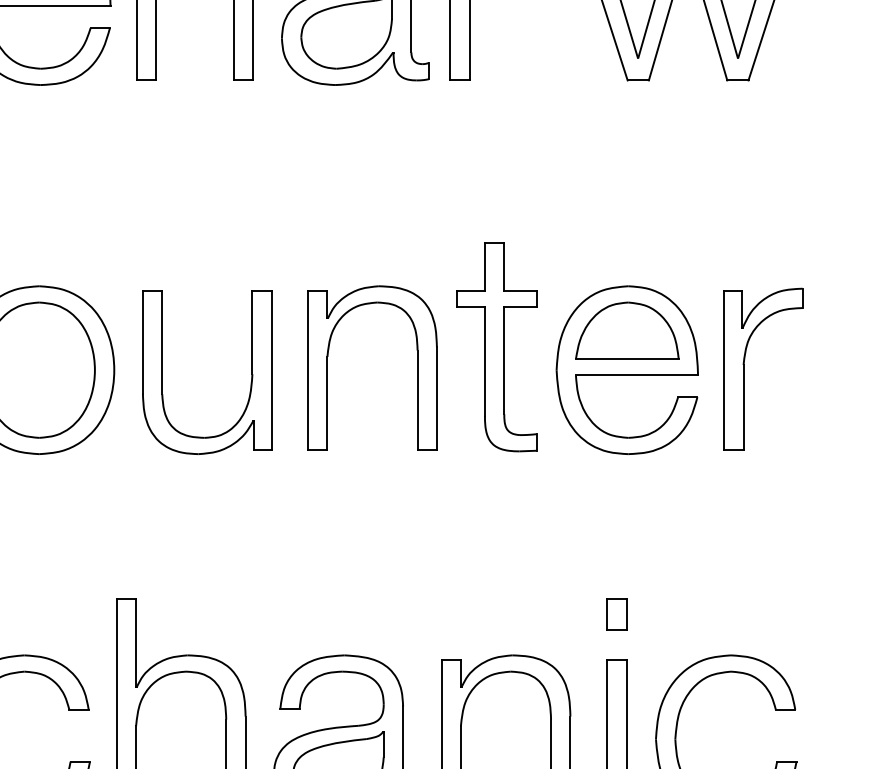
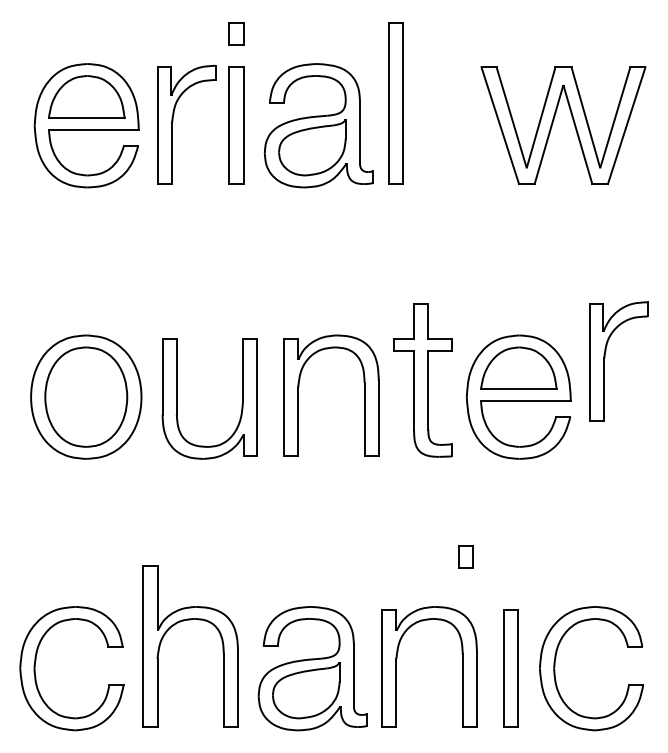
part: (745, 365) -> (605, 358), moved
part: (616, 614) -> (465, 556), moved

